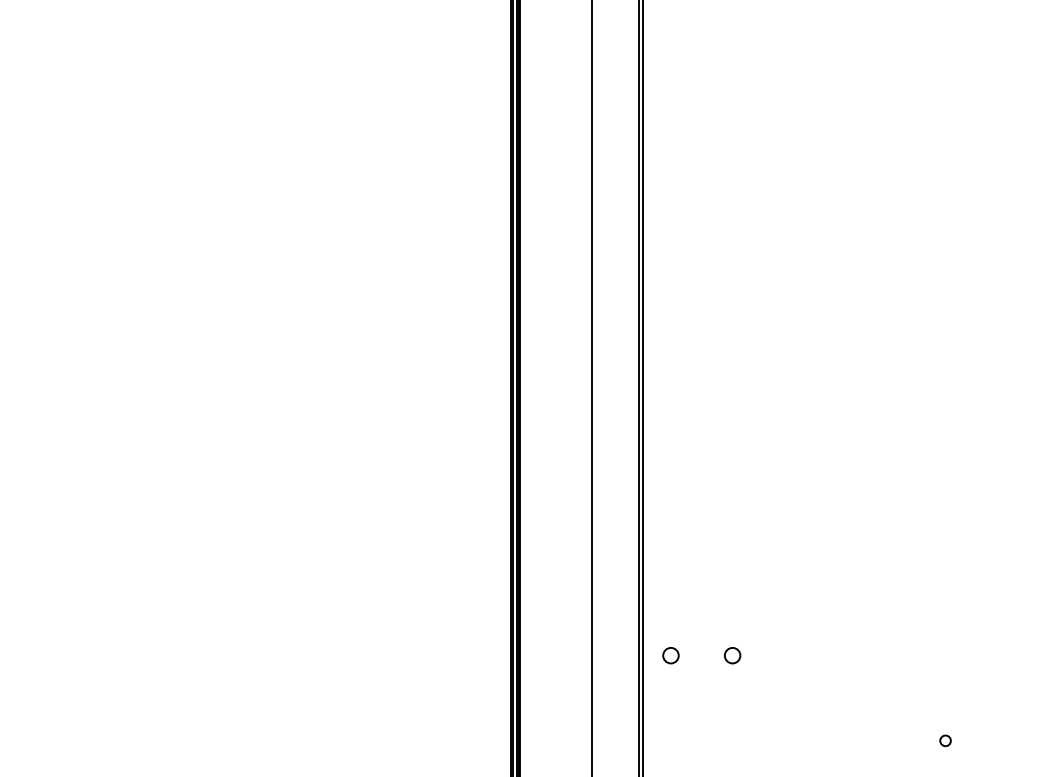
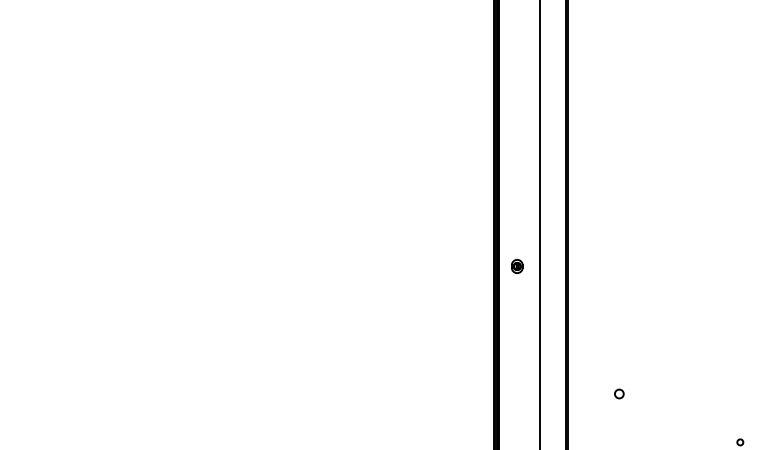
part: (553, 431) -> (517, 266), added
circle: (671, 654) -> (584, 393), removed

